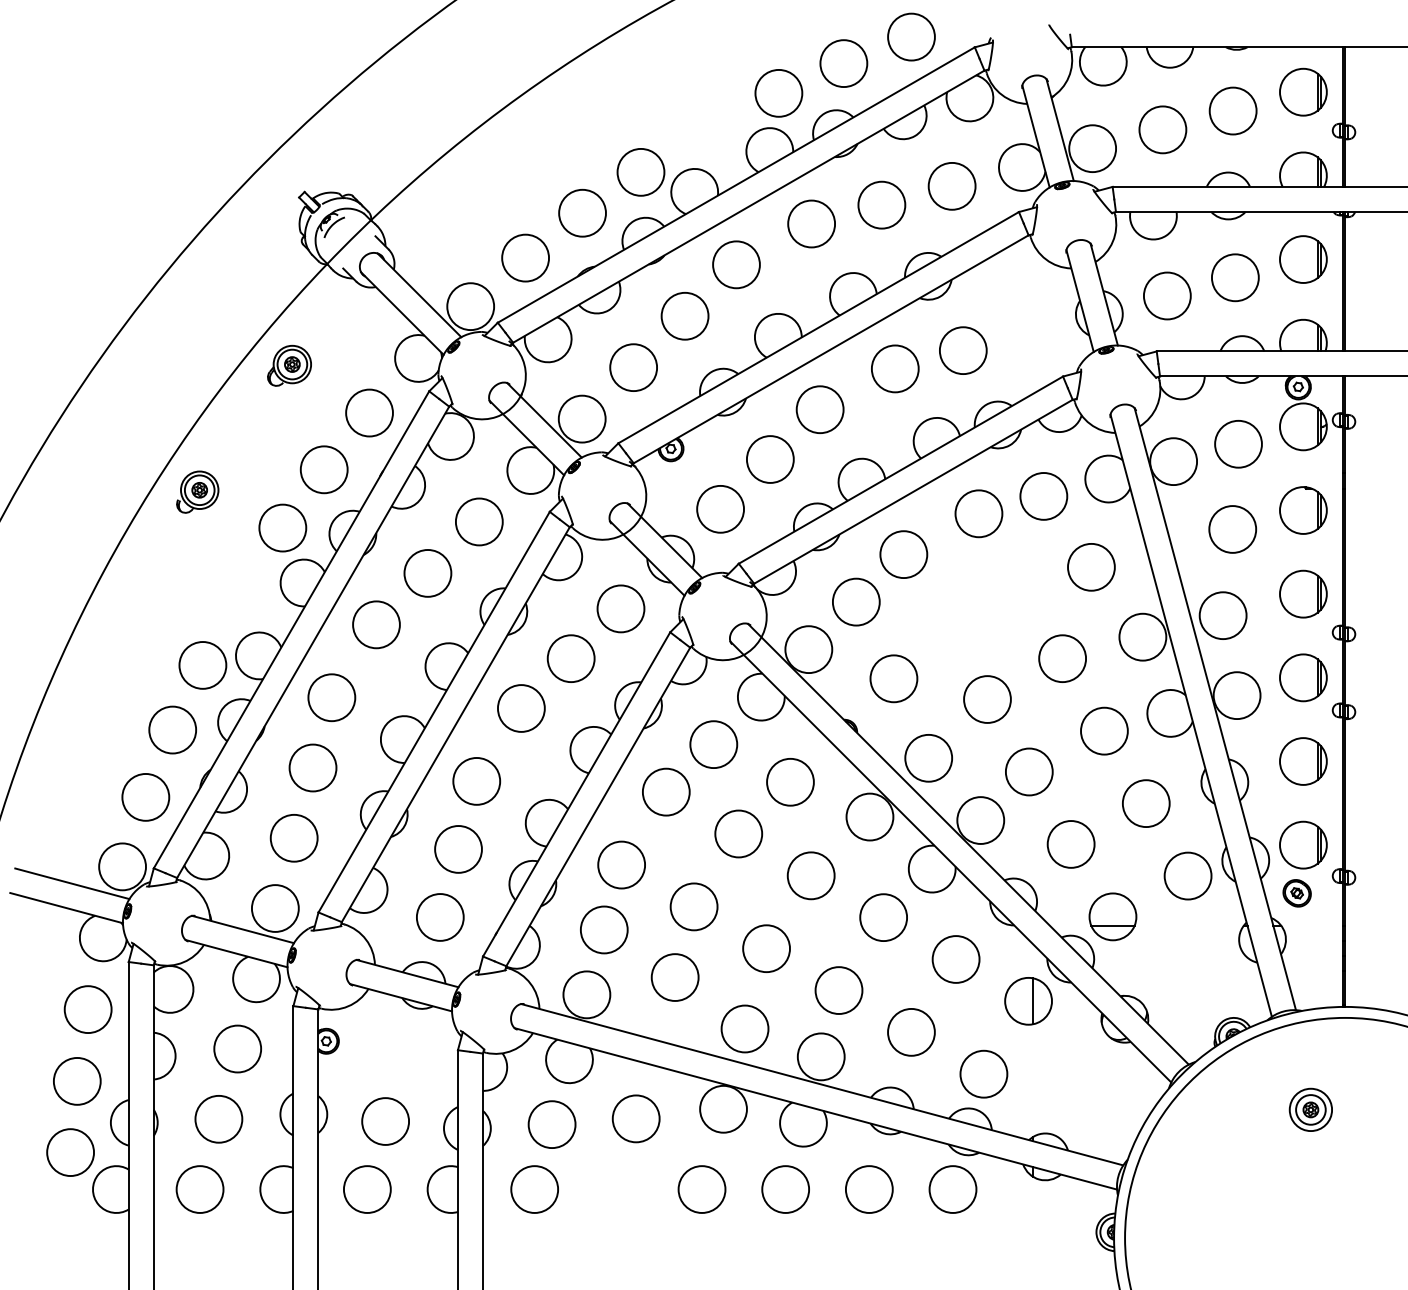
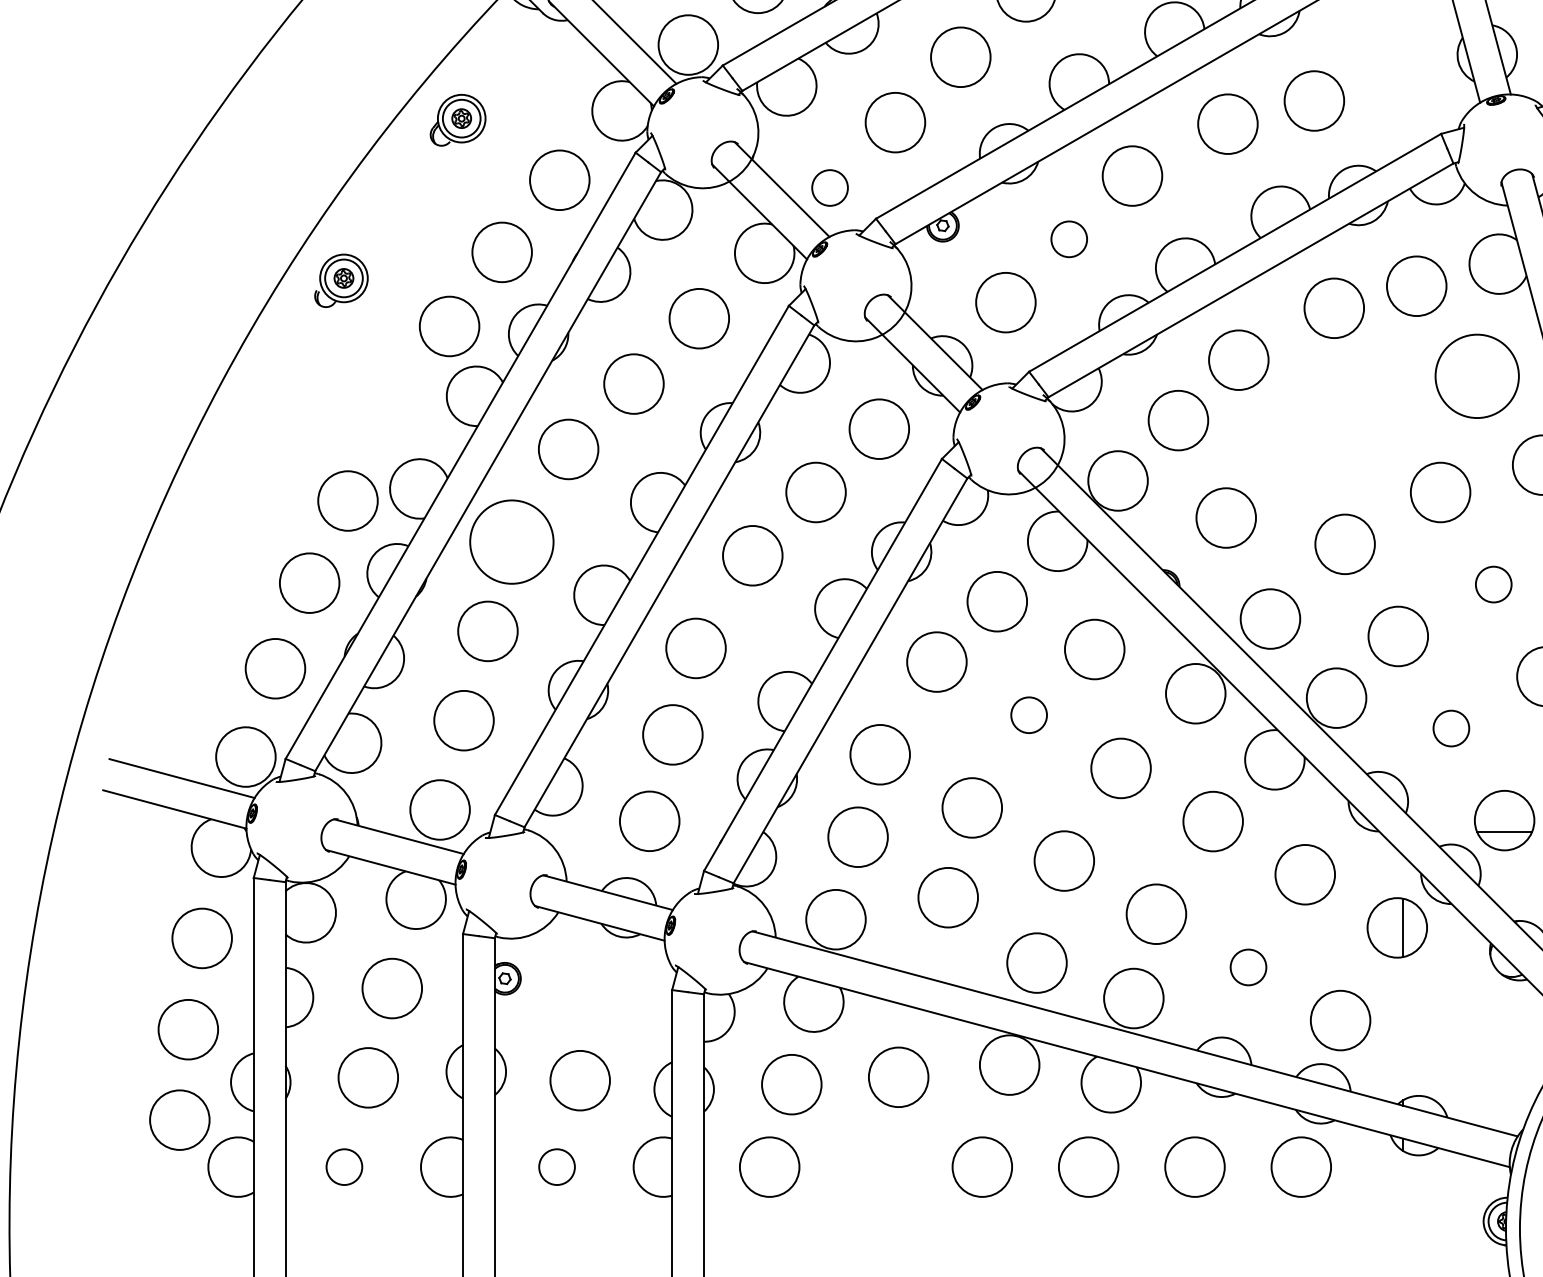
circle: (581, 418) -> (829, 187), size x0.6
circle: (770, 459) -> (1069, 239), size x0.6
circle: (1091, 566) -> (1477, 375), size x1.4
circle: (331, 697) -> (511, 541), size x1.4
circle: (1104, 730) -> (1493, 583), size x0.6
circle: (738, 833) -> (1028, 714), size x0.6
circle: (1070, 844) -> (1450, 728), size x0.6
circle: (911, 1032) -> (1248, 967), size x0.6
circle: (199, 1189) -> (343, 1167), size x0.6
circle: (366, 1189) -> (555, 1167), size x0.6

